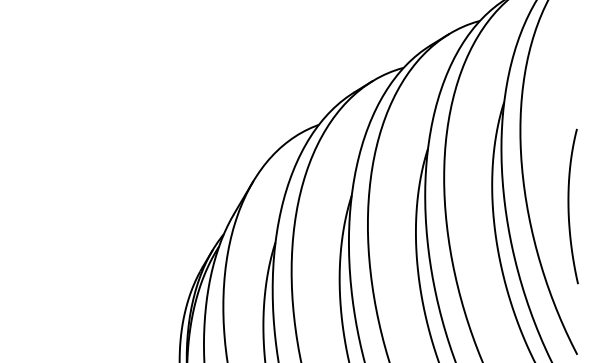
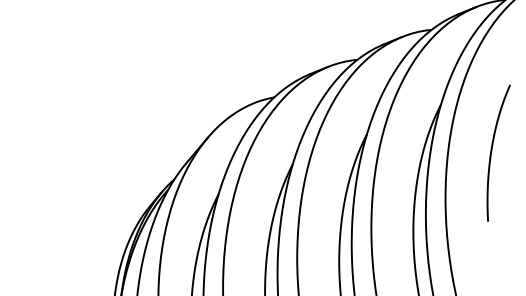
curve: (569, 206) -> (492, 152), moved

